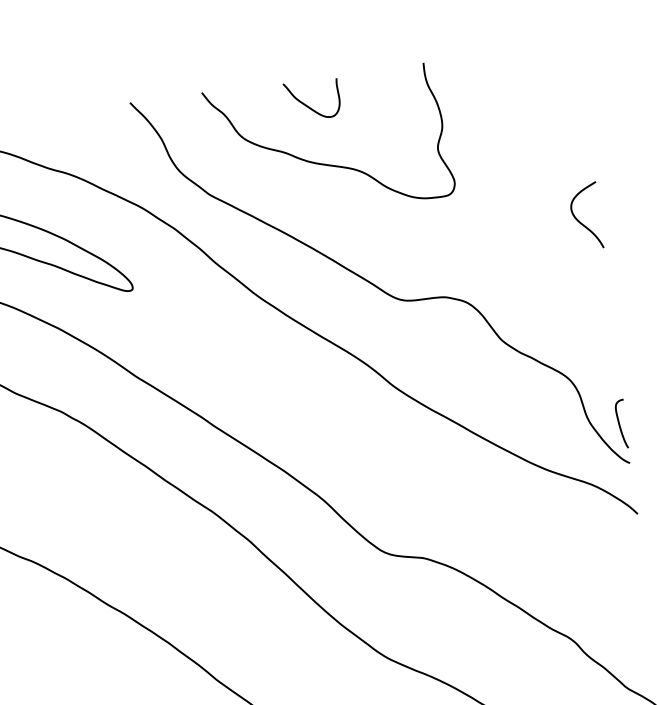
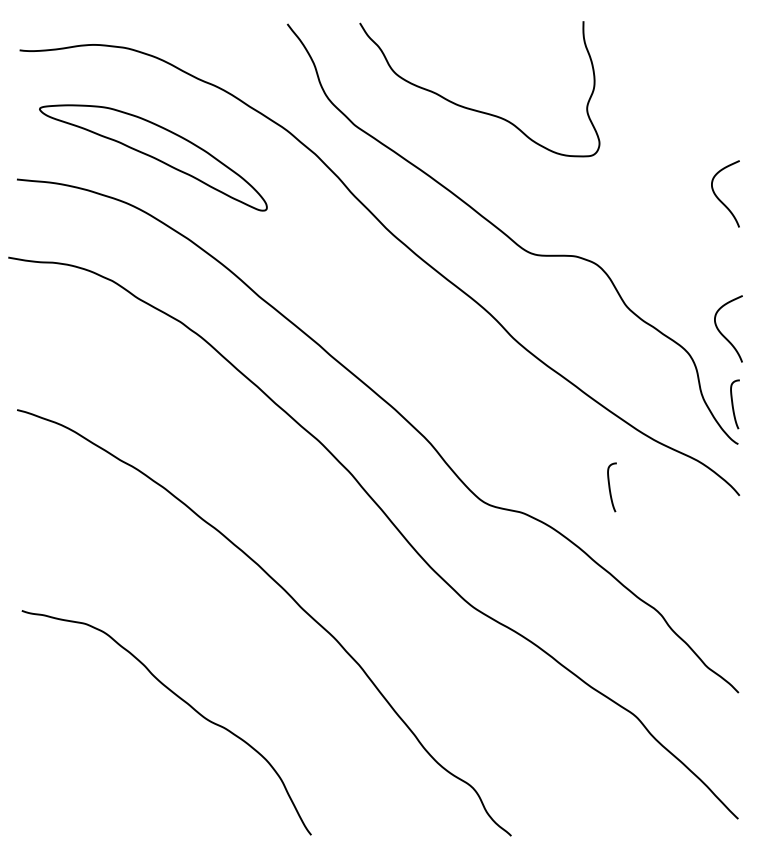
curve: (310, 106) -> (465, 50), removed
curve: (600, 355) -> (722, 333), added
curve: (508, 522) -> (610, 487), added

